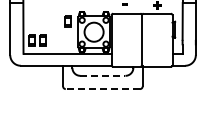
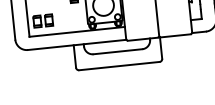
line: (102, 75) -> (117, 51), dashed -> solid
line: (102, 89) -> (119, 66), dashed -> solid

